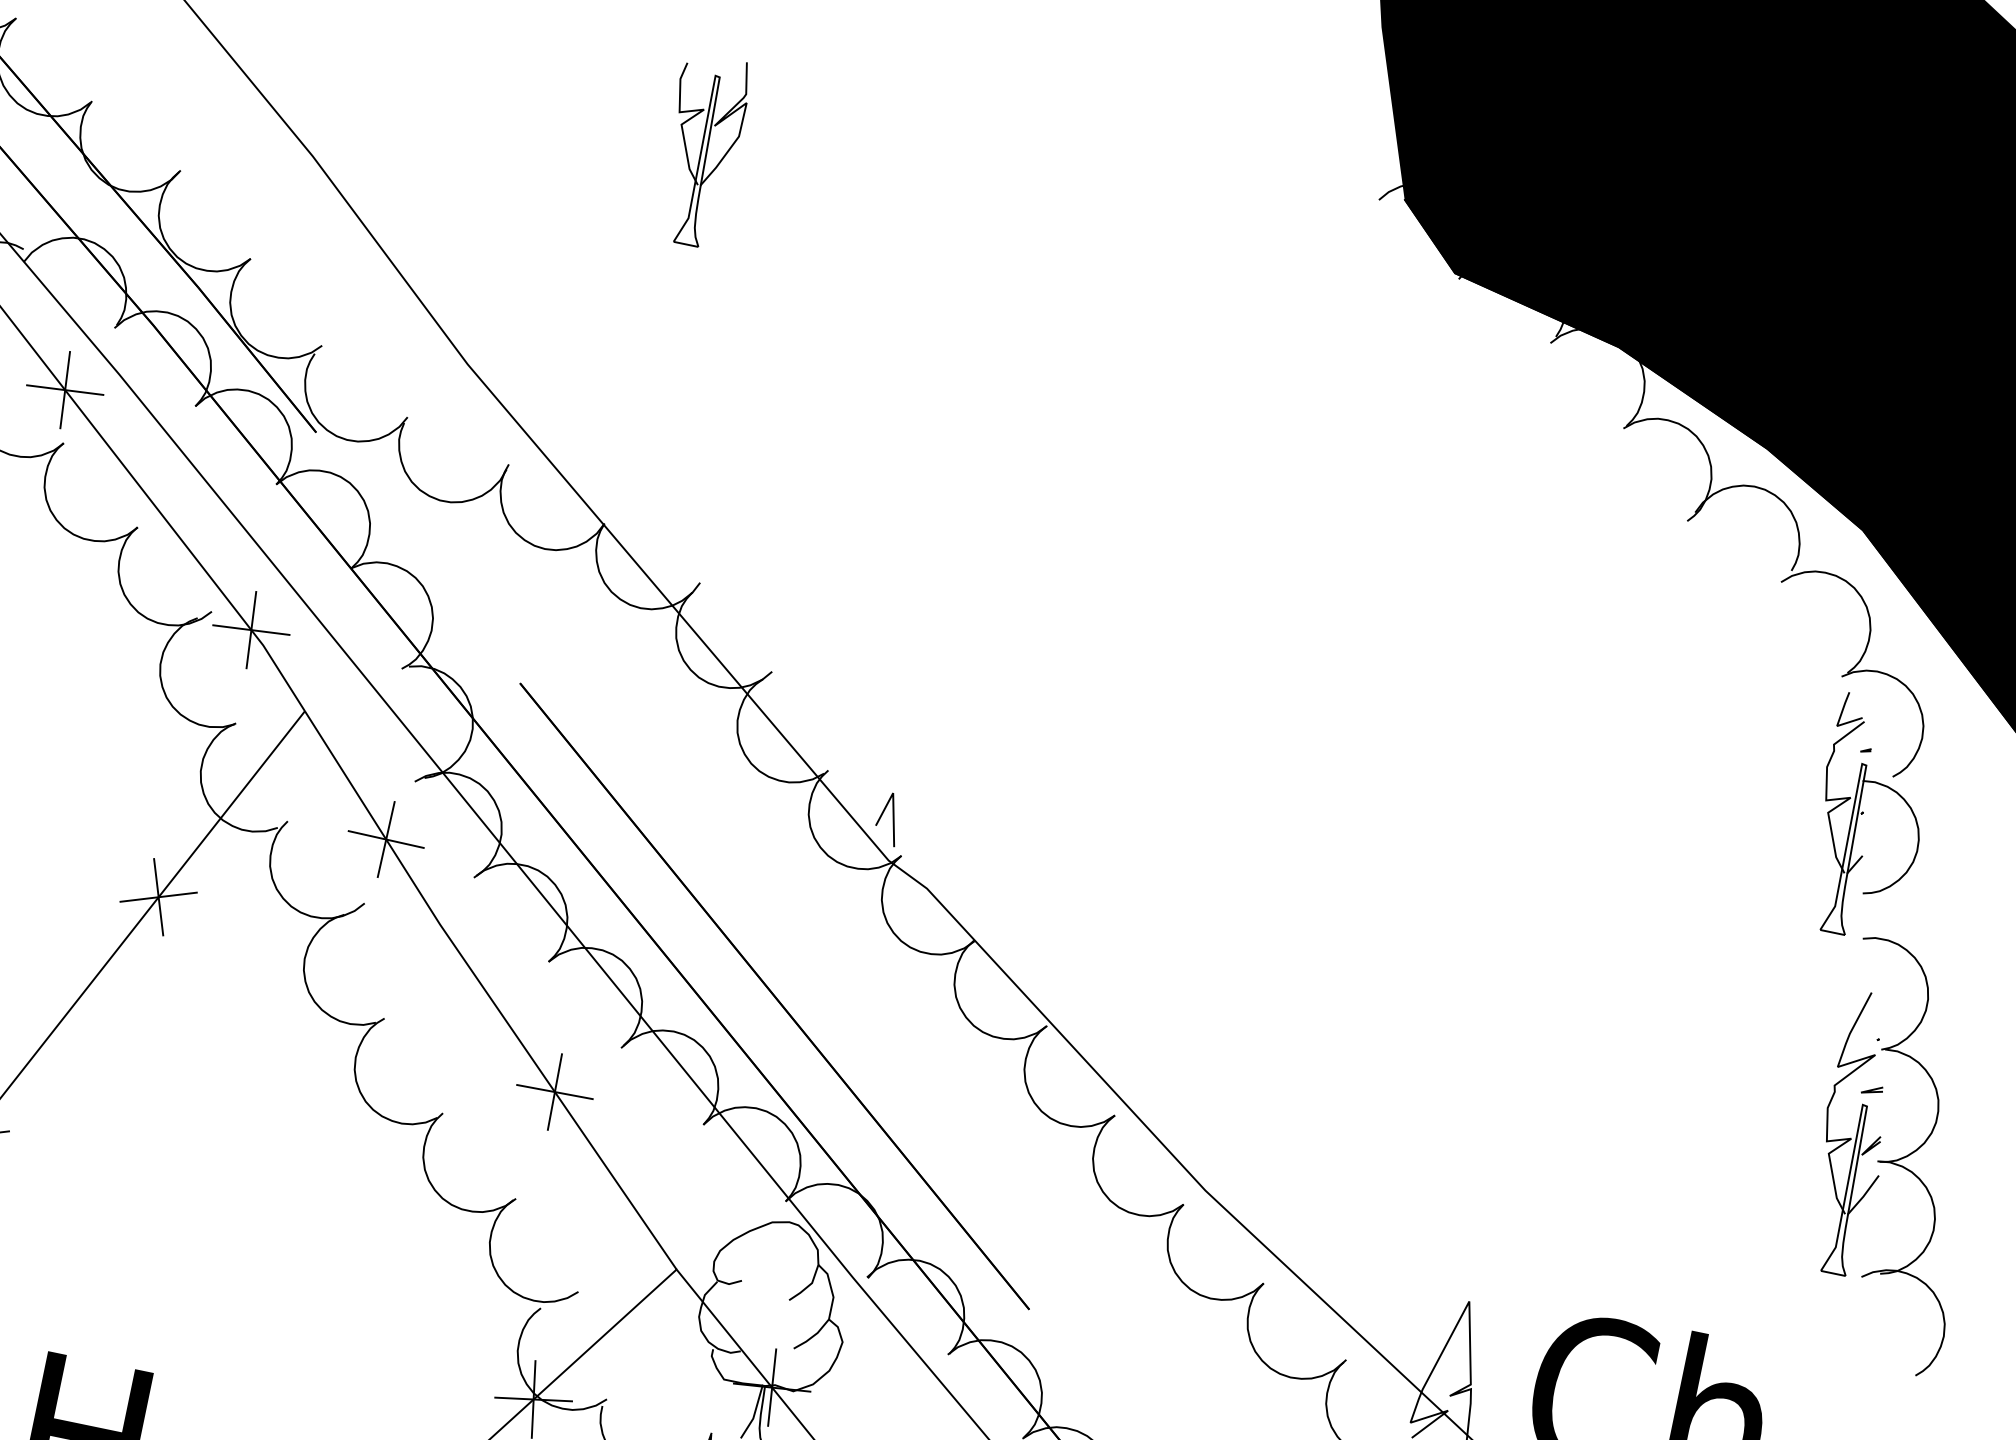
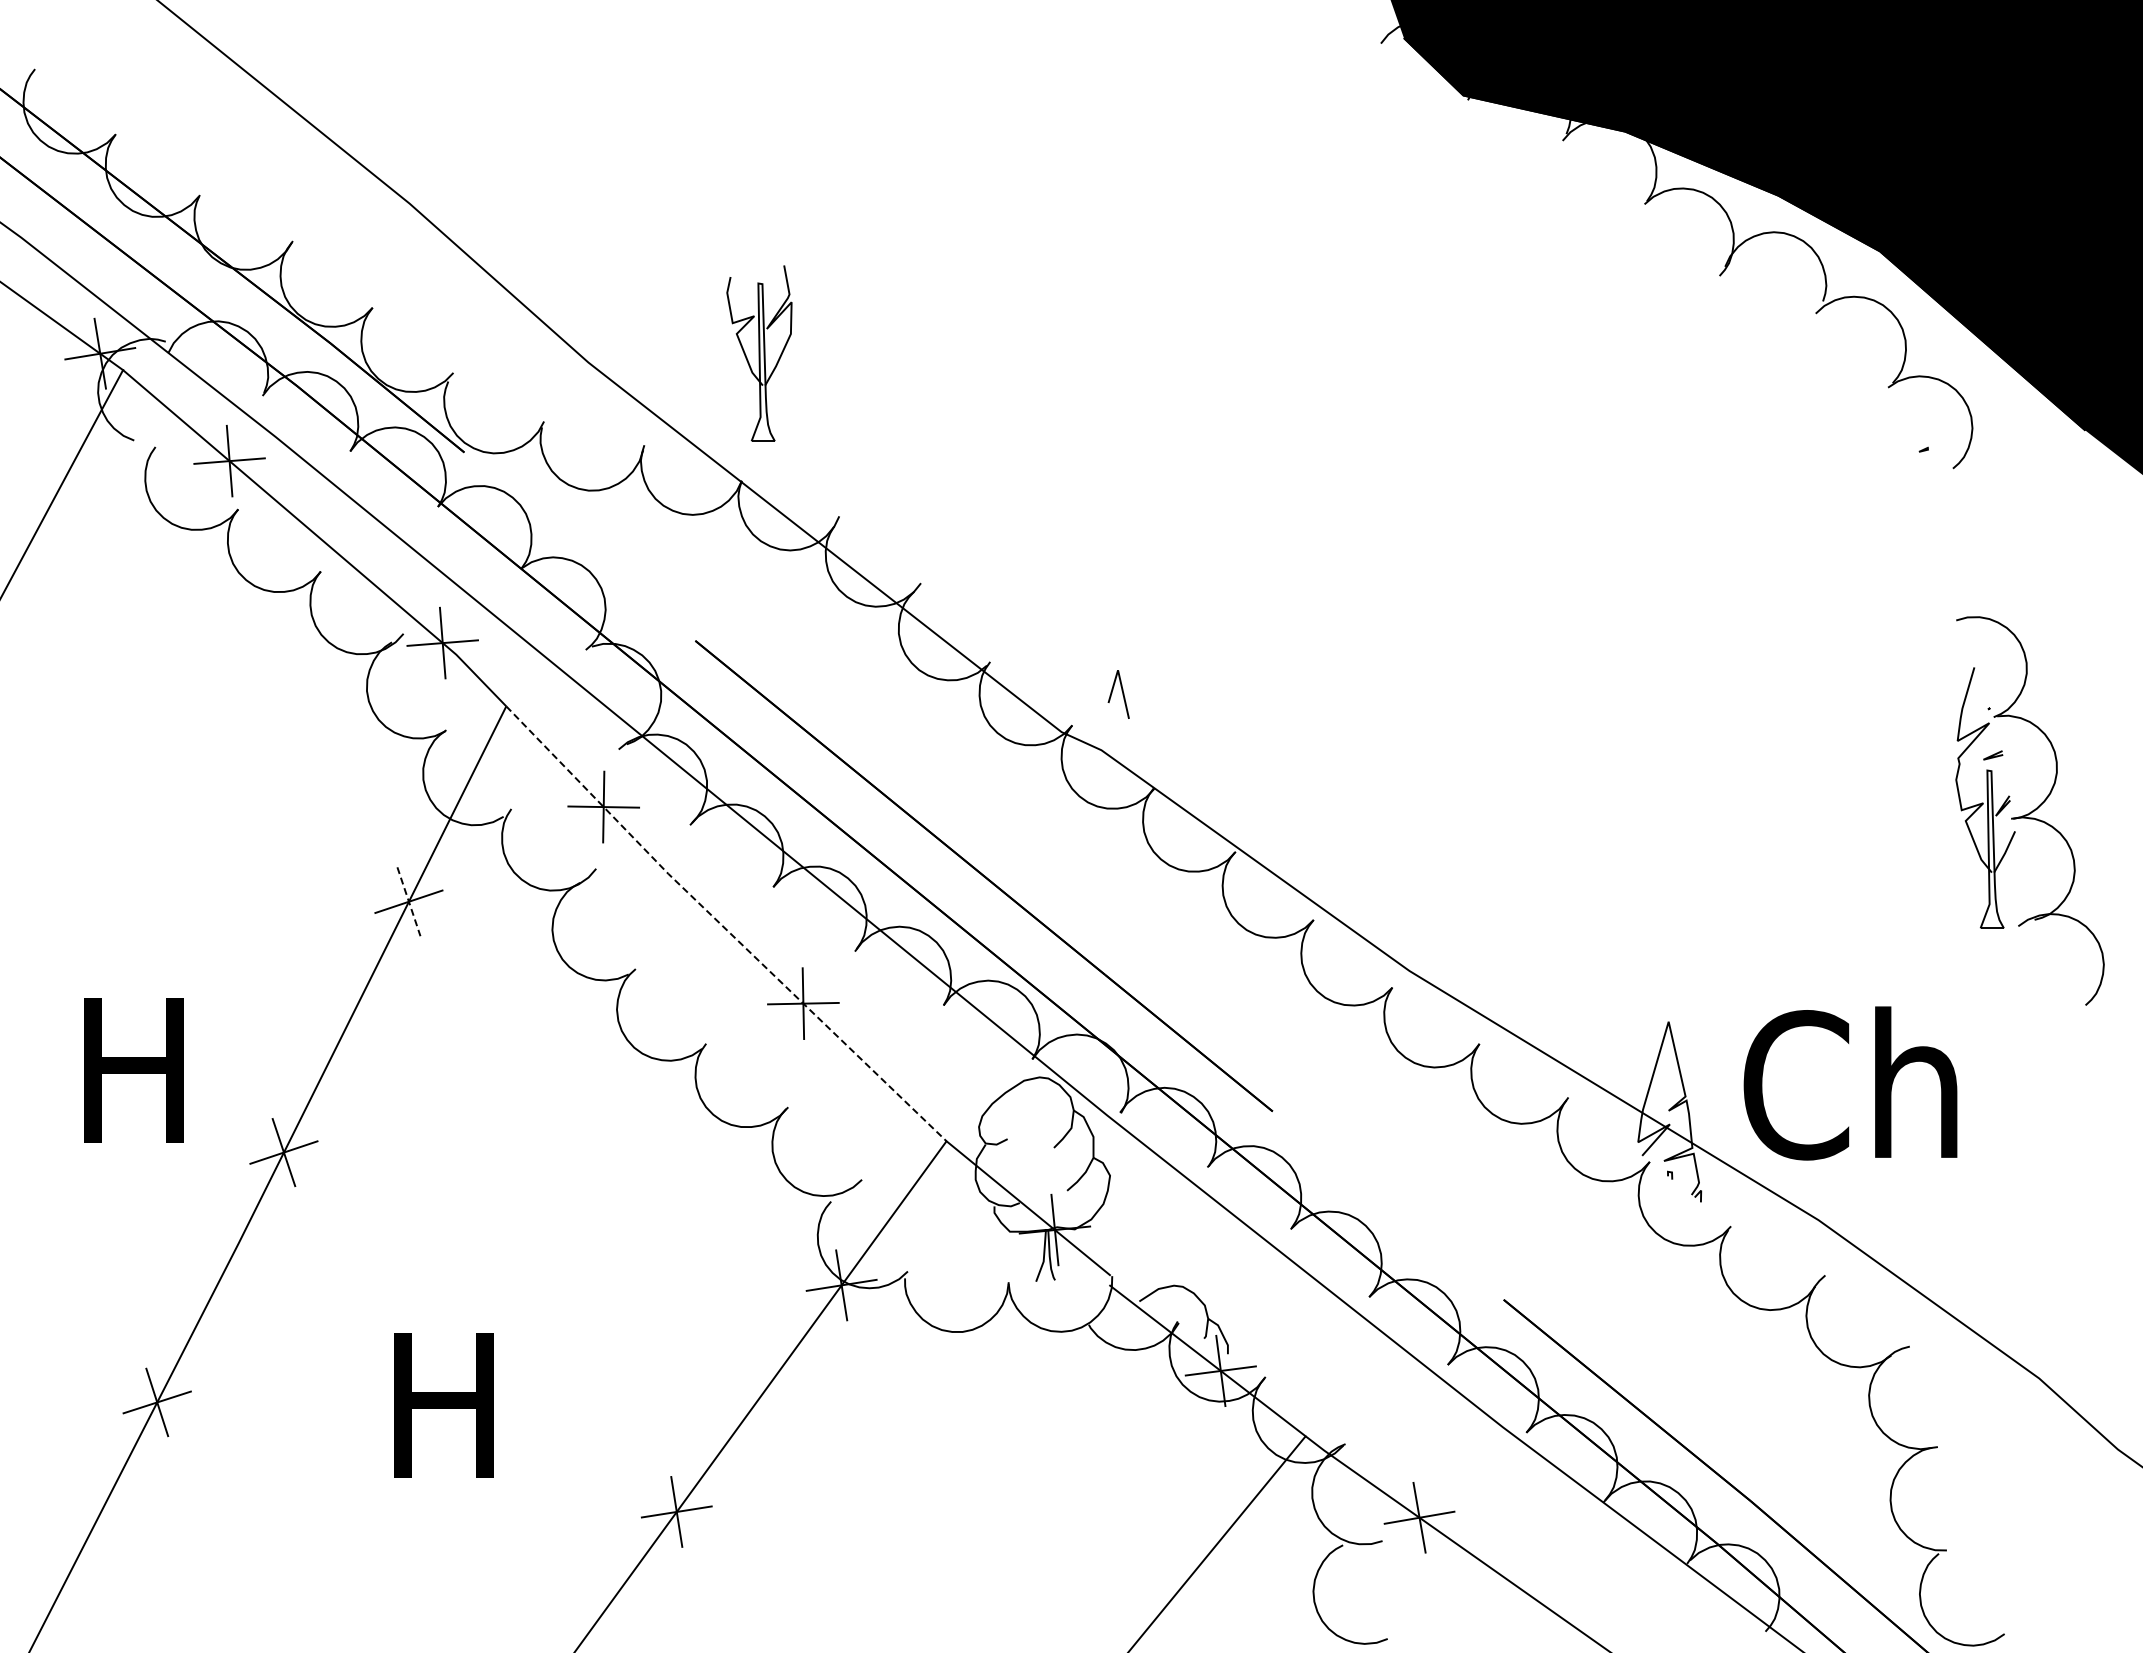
part: (701, 150) -> (759, 353), moved
part: (1863, 813) -> (1933, 507), removed
line: (892, 819) -> (1122, 694), moved
line: (158, 896) -> (408, 901), solid -> dashed
line: (487, 992) -> (723, 926), solid -> dashed

